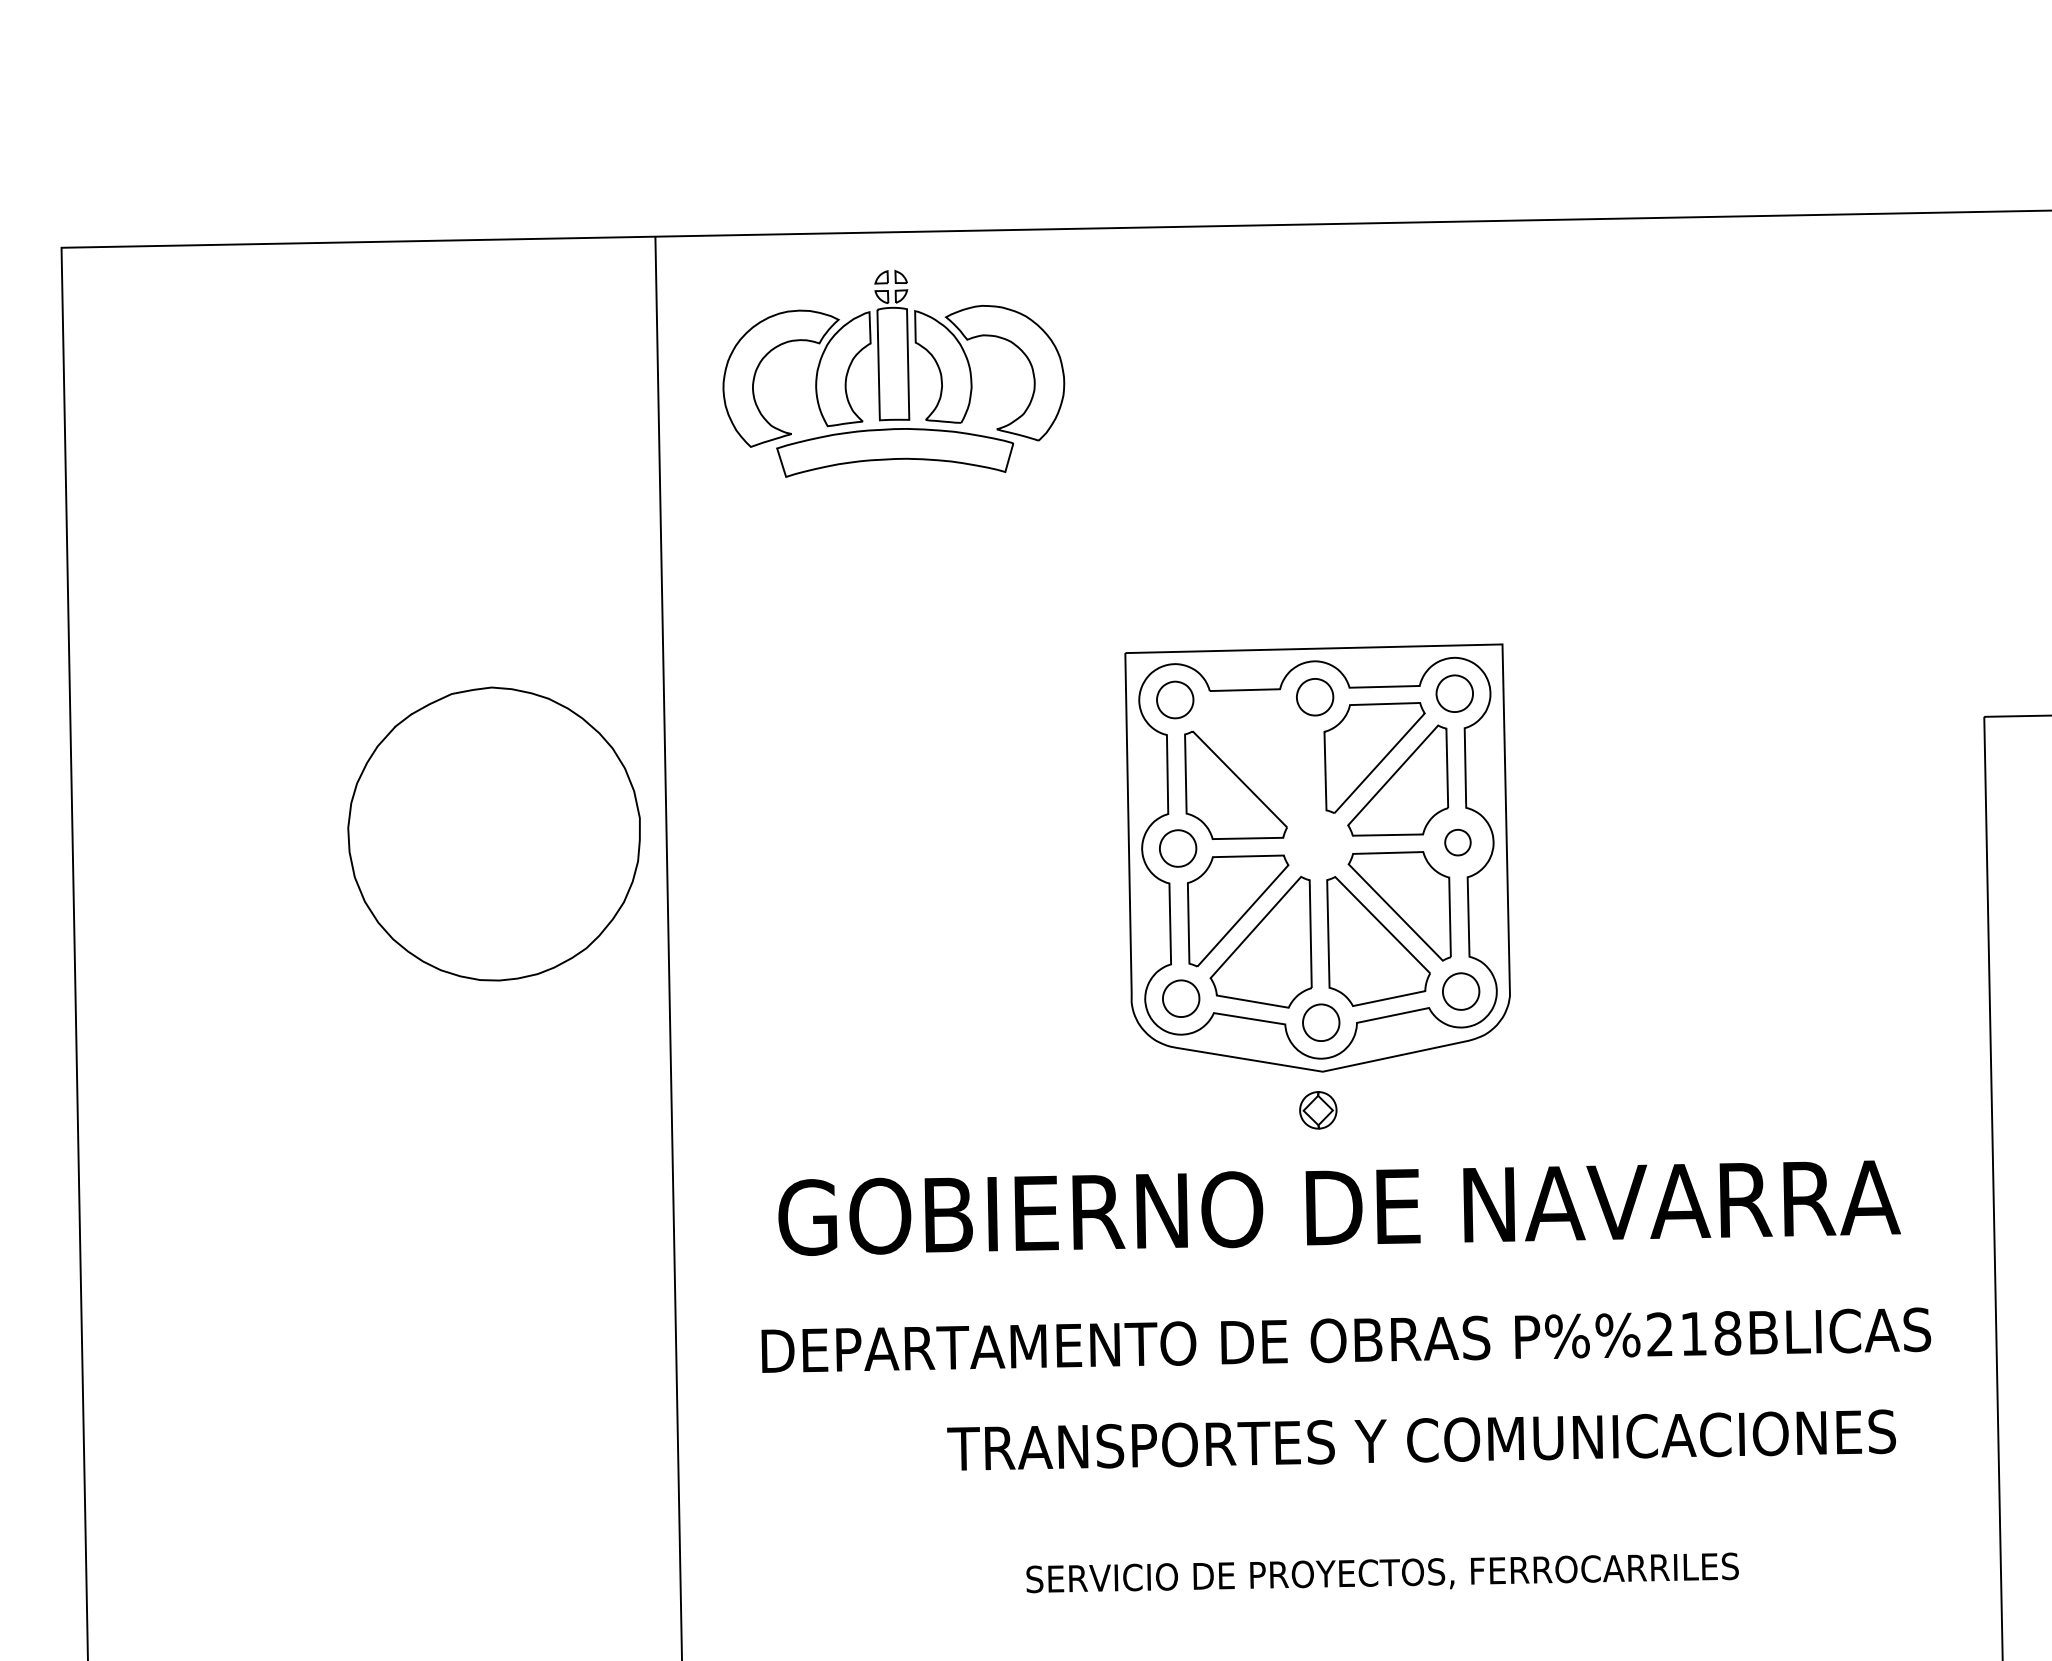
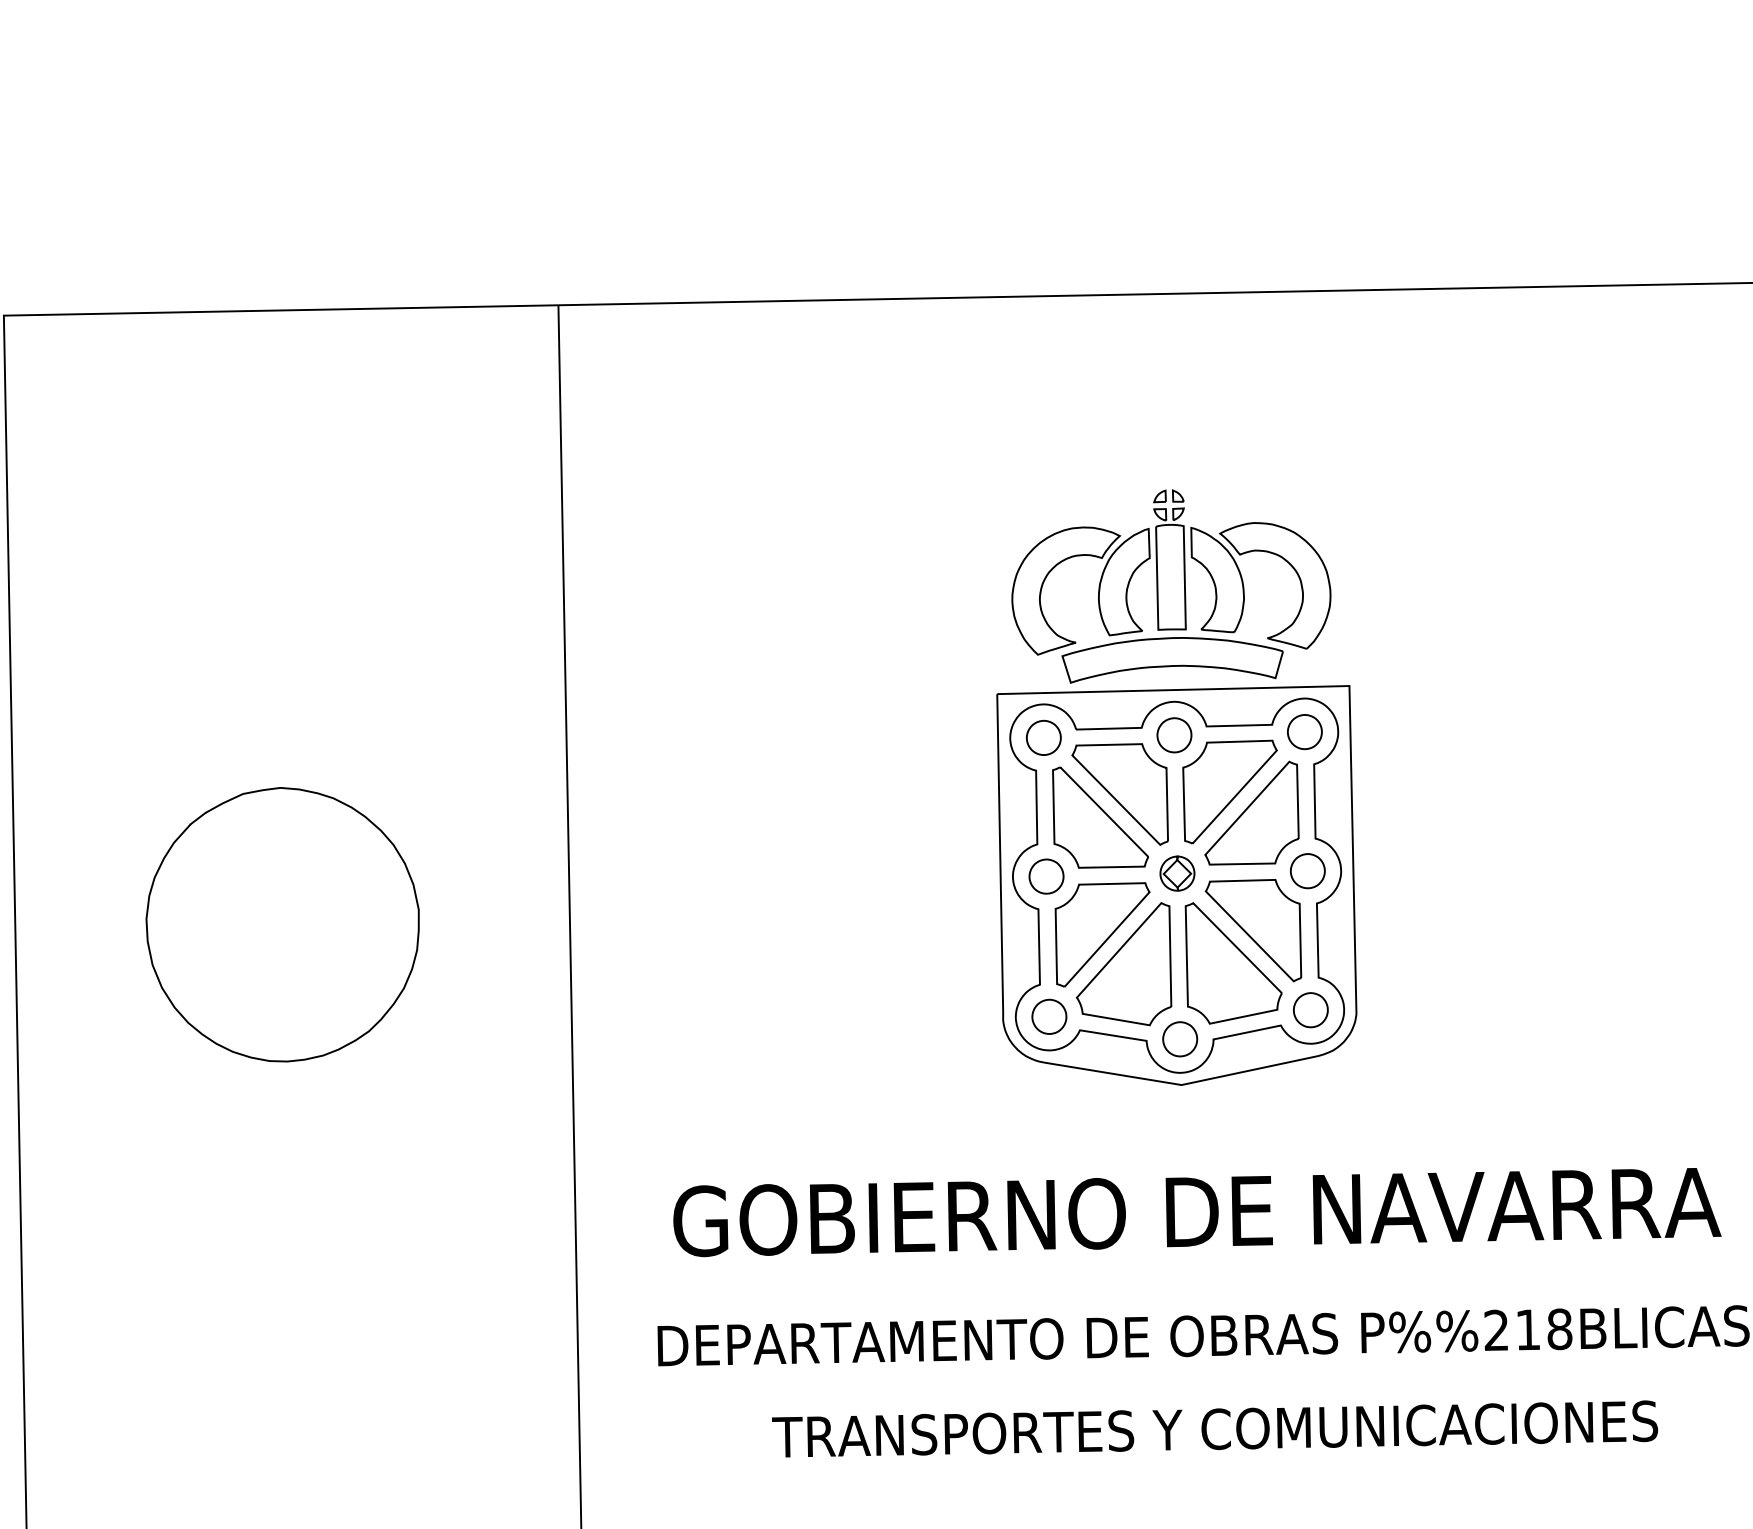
part: (893, 373) -> (1171, 586), moved
part: (1256, 760) -> (1119, 794), added
part: (493, 833) -> (282, 924), moved
part: (1457, 842) -> (1307, 870), size x1.43
part: (1318, 1110) -> (1177, 873), moved
text: (1421, 1439) -> (1214, 1428), moved

